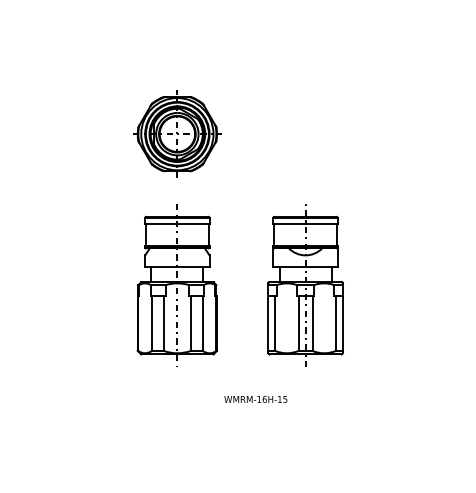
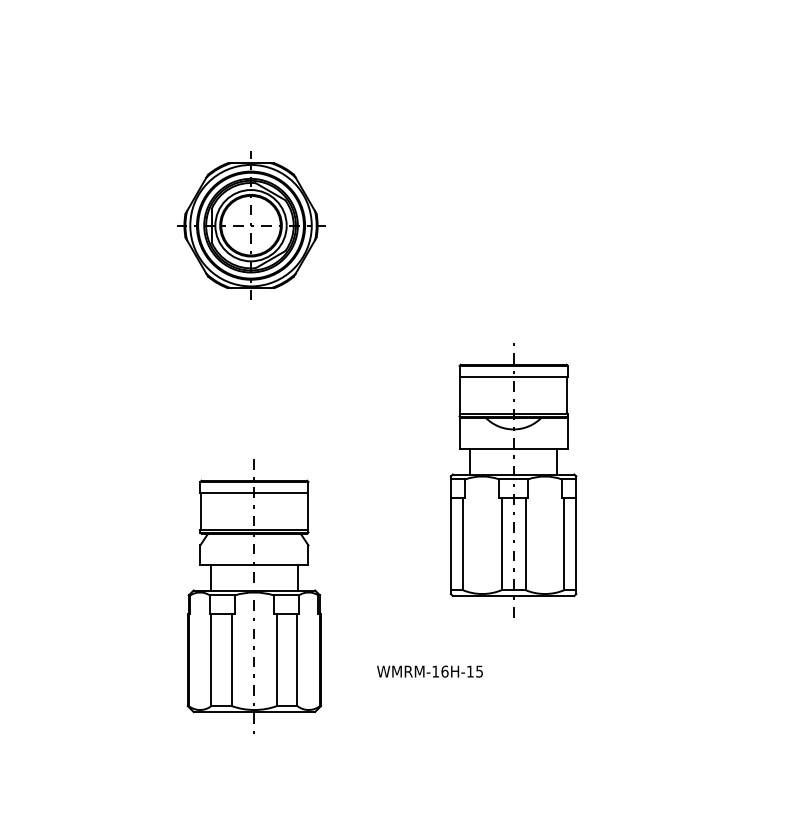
part: (177, 133) -> (251, 224), moved
part: (176, 285) -> (252, 596), moved

